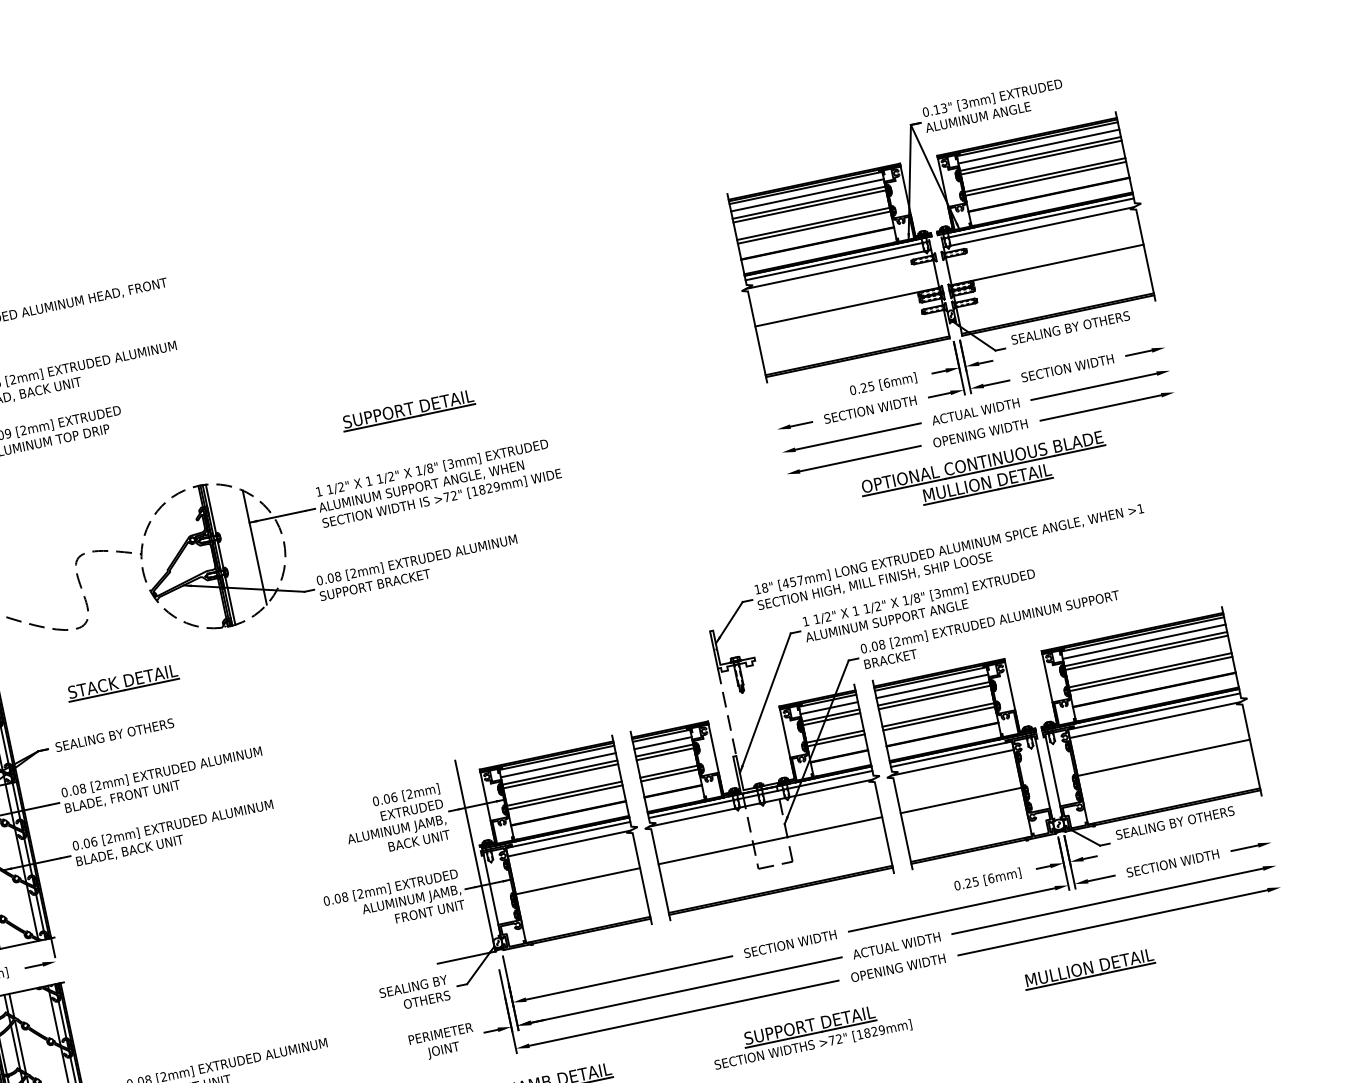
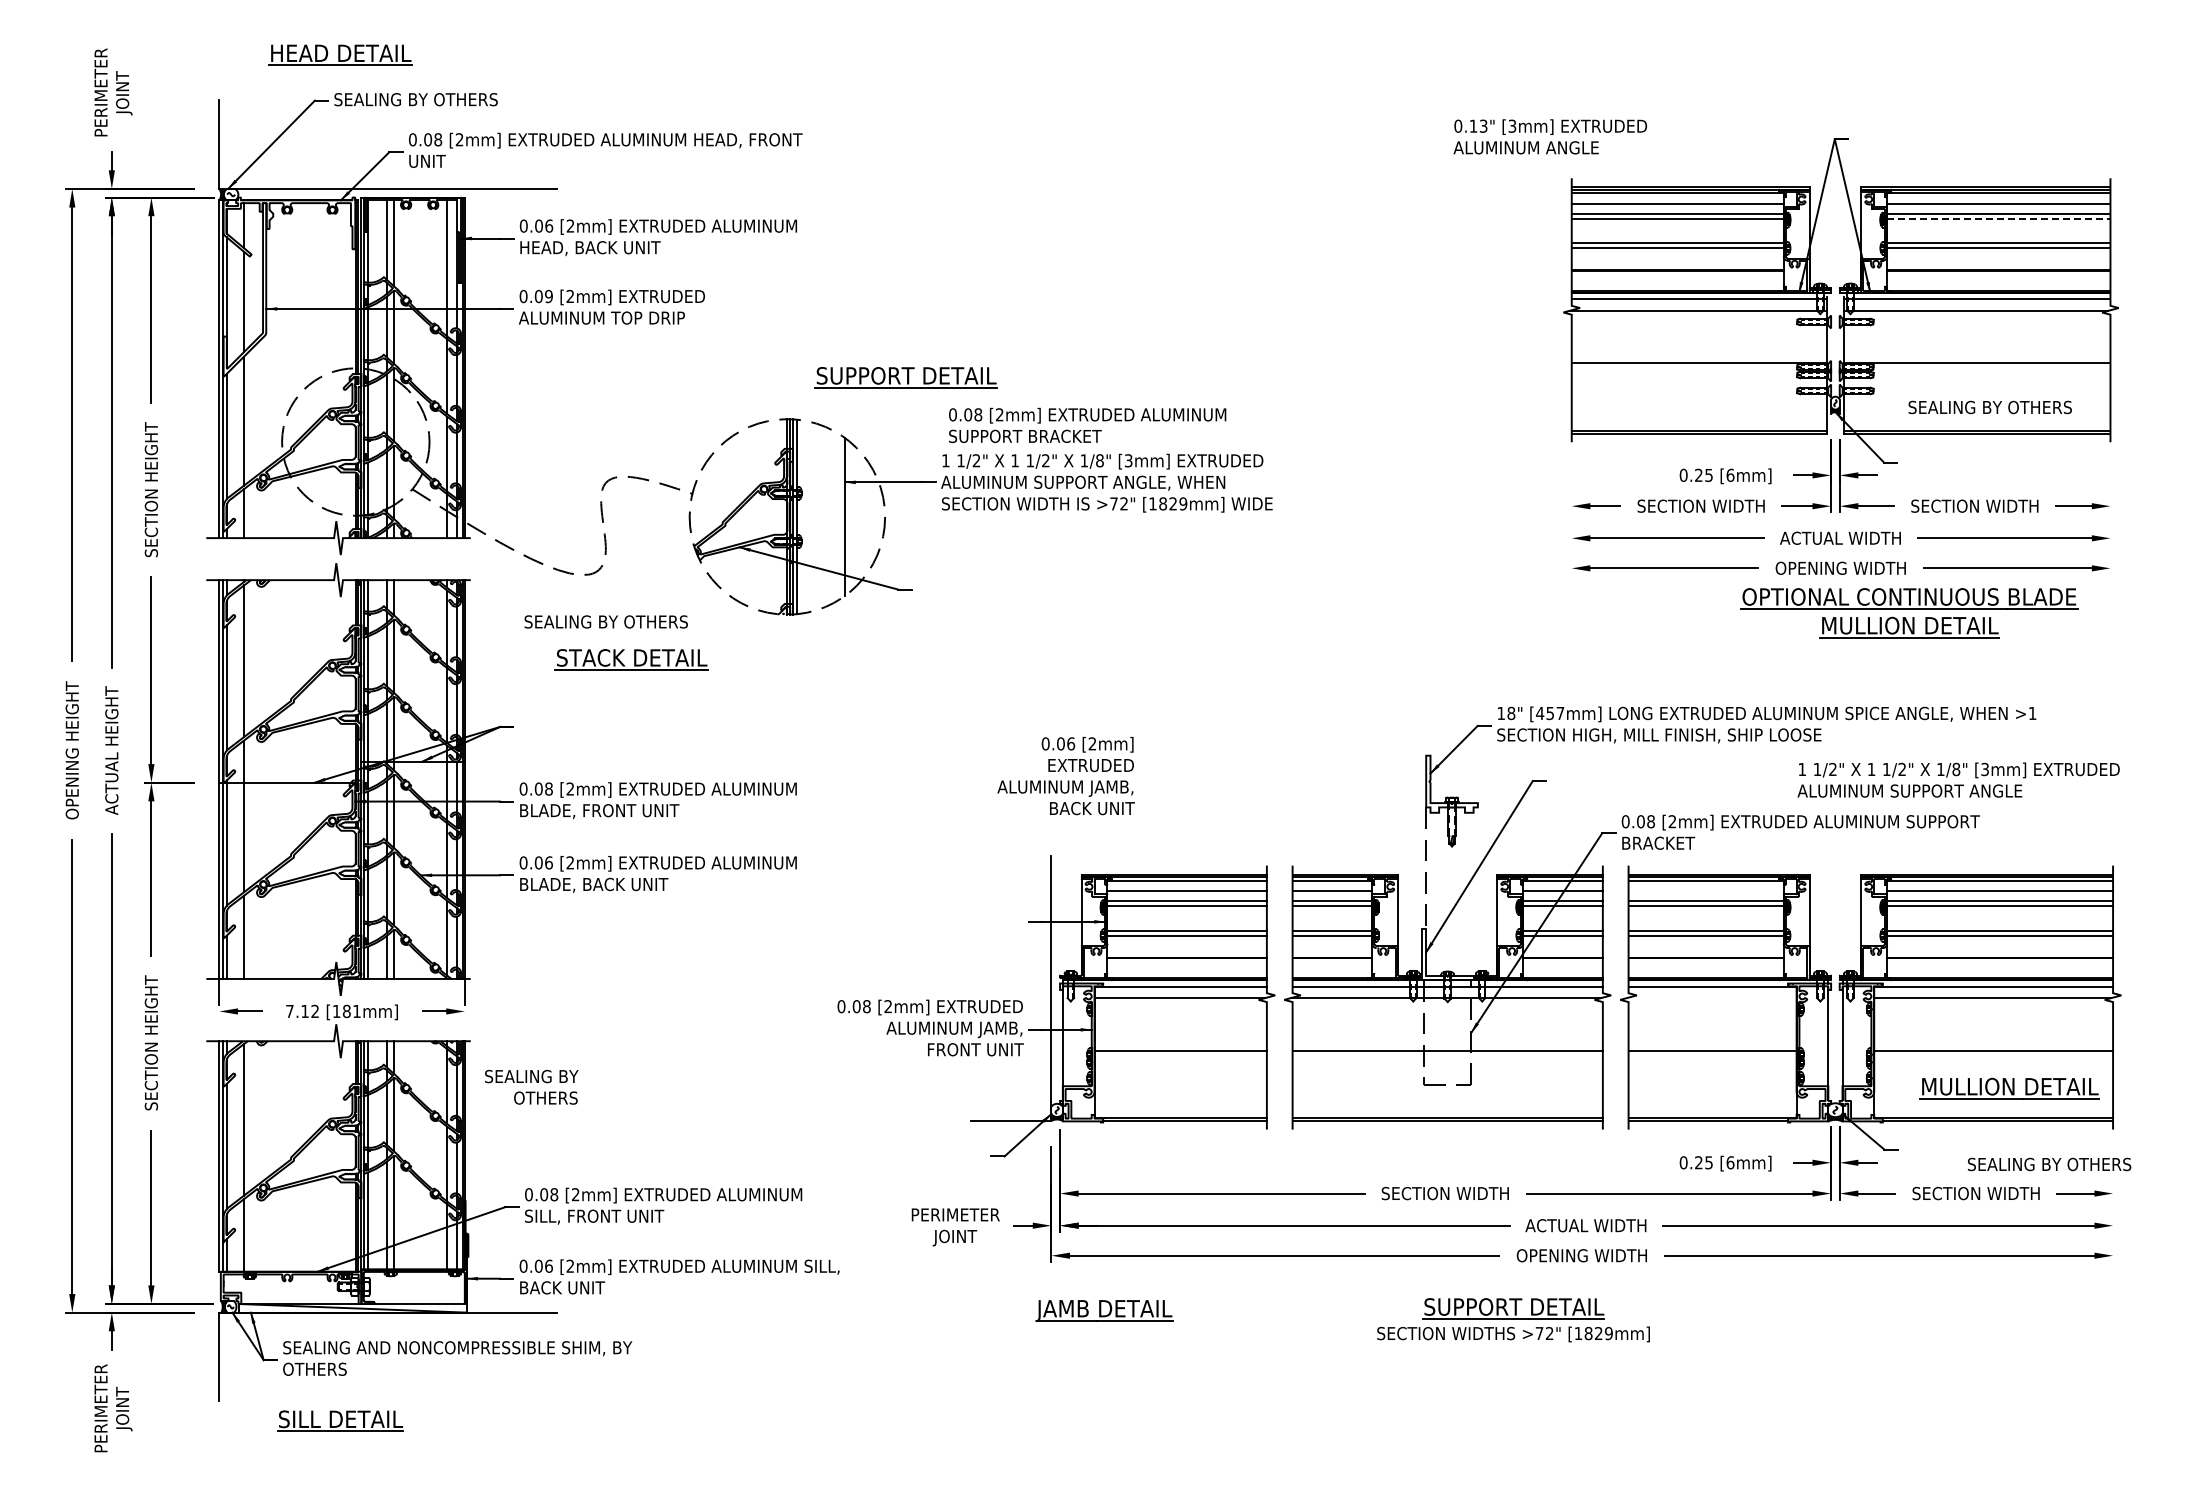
text: (993, 105) -> (1550, 136), moved
line: (1041, 158) -> (1998, 219), solid -> dashed
text: (1070, 328) -> (1989, 407), moved
part: (407, 410) -> (905, 377), moved
part: (984, 473) -> (1909, 613), moved
text: (418, 567) -> (1087, 424), moved
text: (920, 605) -> (1958, 779), moved
line: (931, 686) -> (1705, 891), removed
text: (114, 734) -> (605, 621), moved
line: (952, 763) -> (1711, 998), removed
text: (395, 821) -> (1065, 776), moved
text: (1175, 822) -> (2049, 1164), moved
part: (1089, 969) -> (2009, 1088), moved
text: (415, 994) -> (531, 1087), moved
part: (811, 1035) -> (1513, 1320), moved

